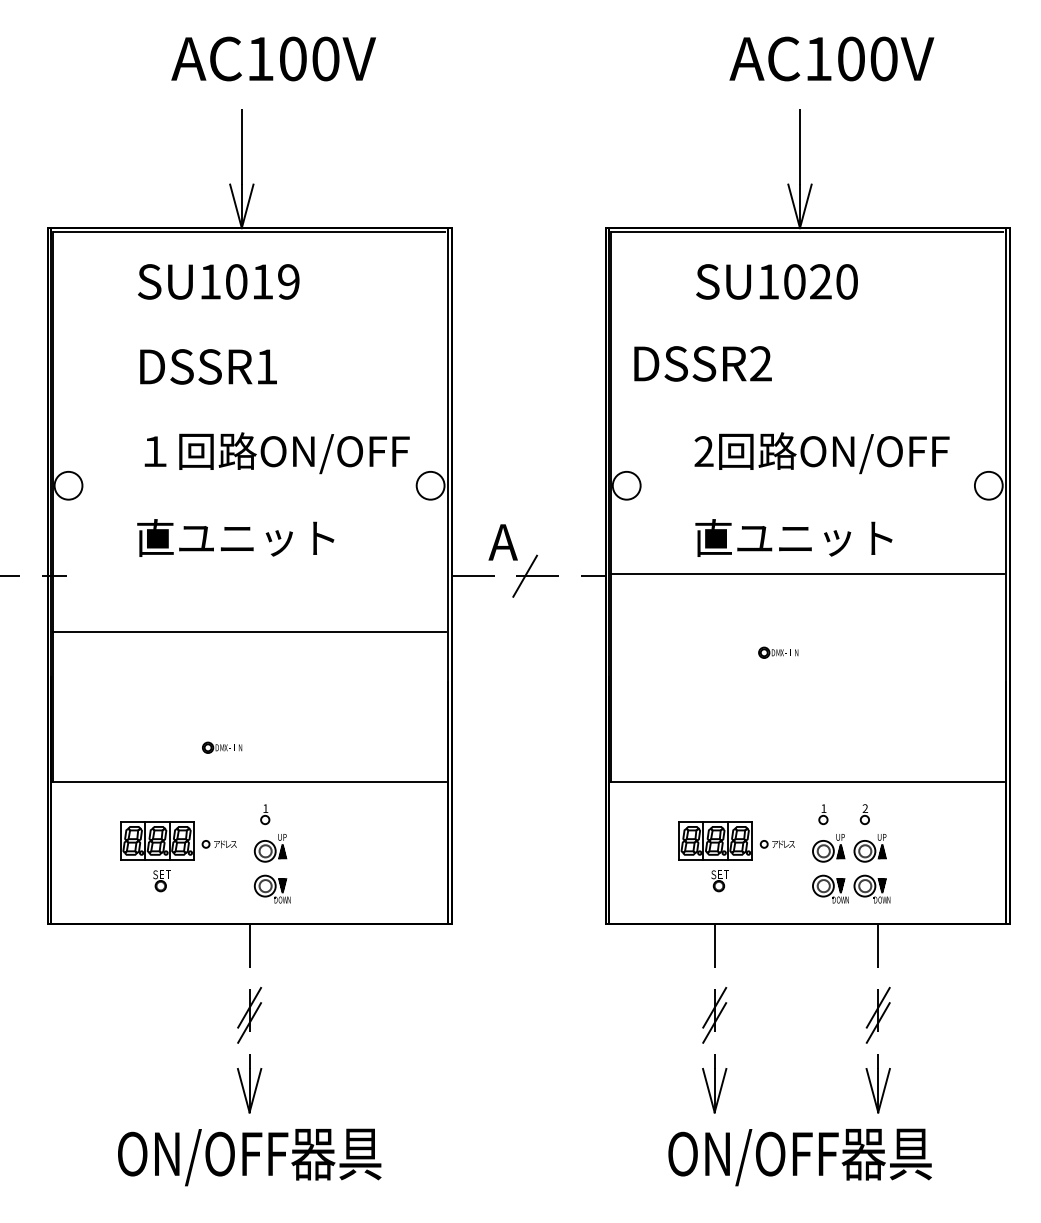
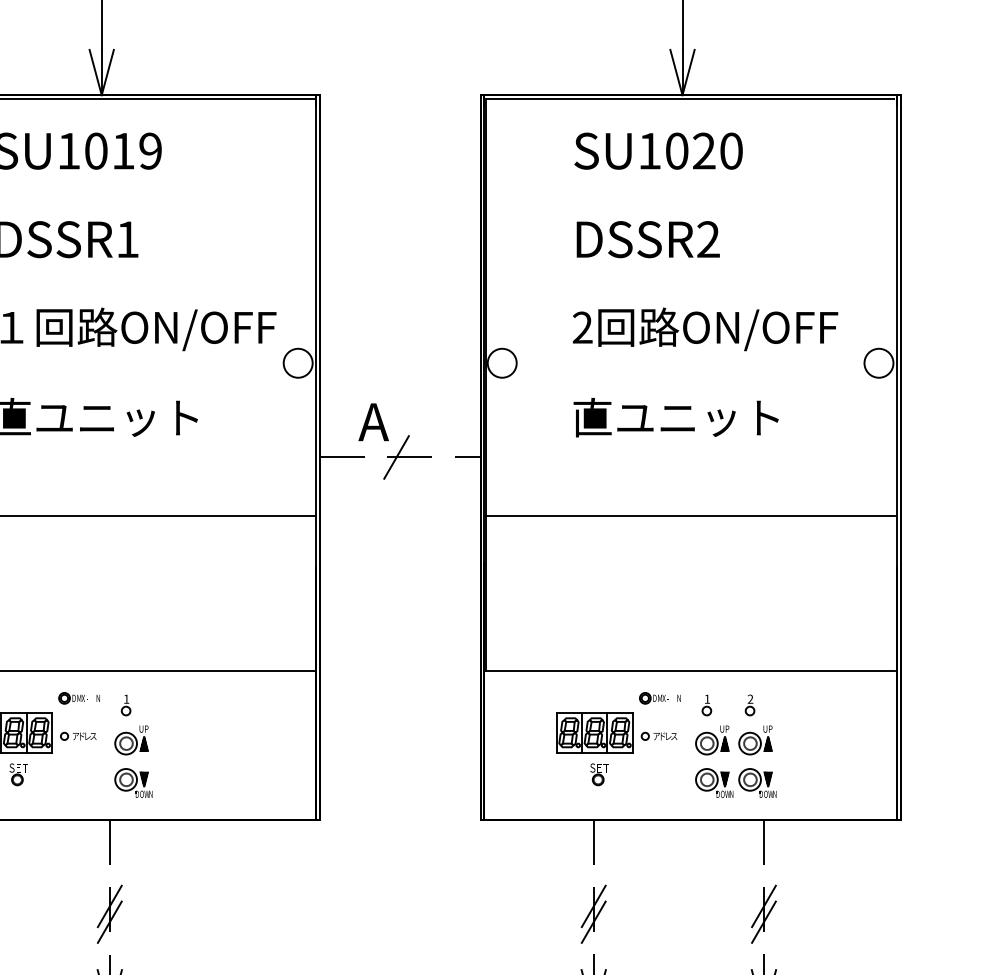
text: (702, 363) -> (647, 239), moved
line: (807, 574) -> (690, 515), moved
part: (778, 652) -> (660, 698), moved
part: (222, 747) -> (79, 698), moved

